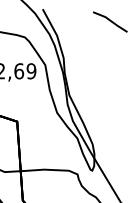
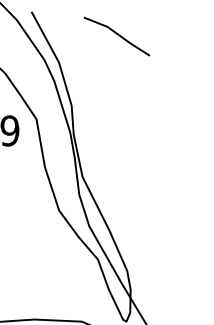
line: (110, 21) -> (117, 35), moved

